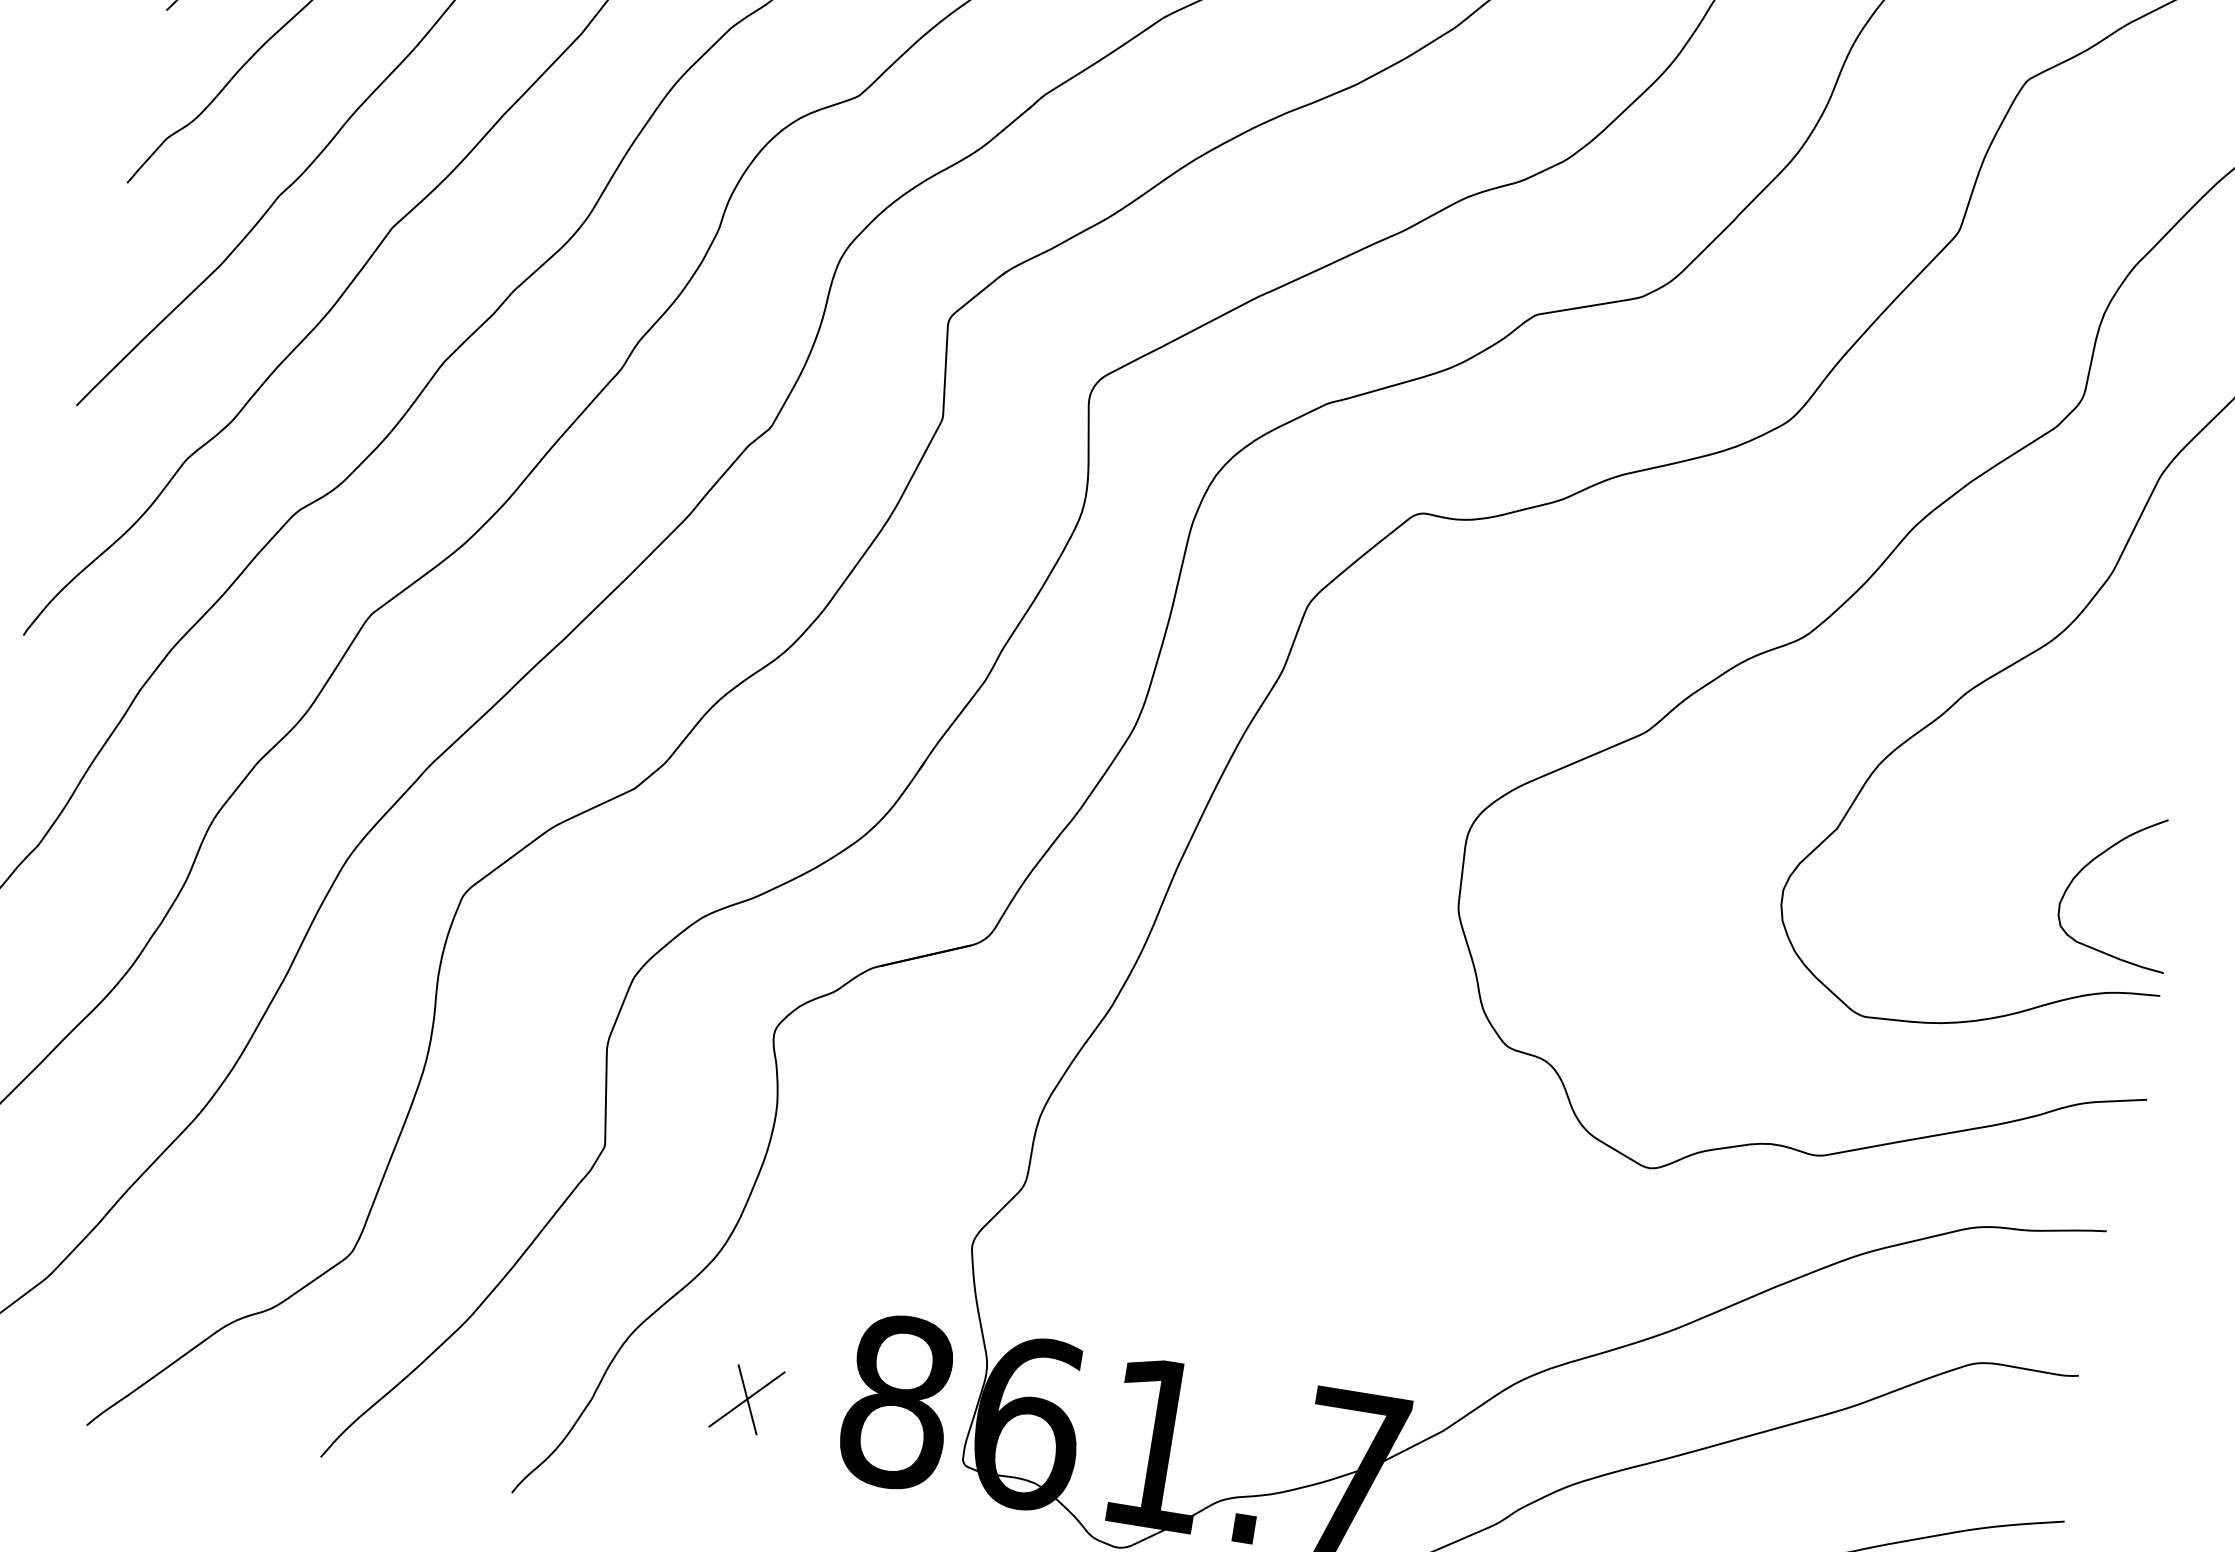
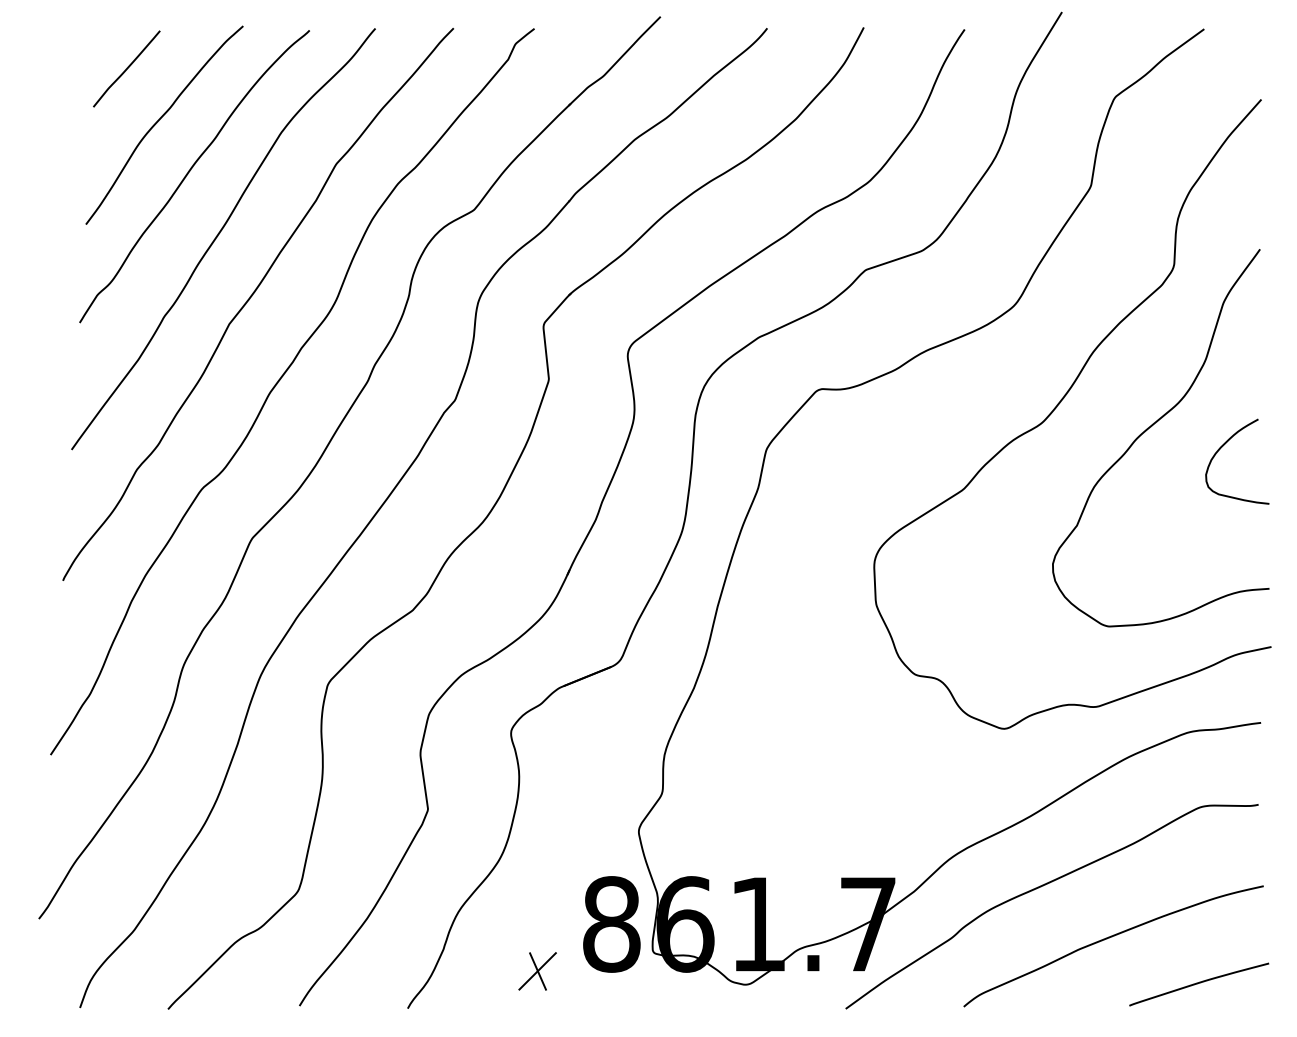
curve: (2098, 858) -> (1223, 446), moved
part: (746, 1399) -> (537, 971), moved

